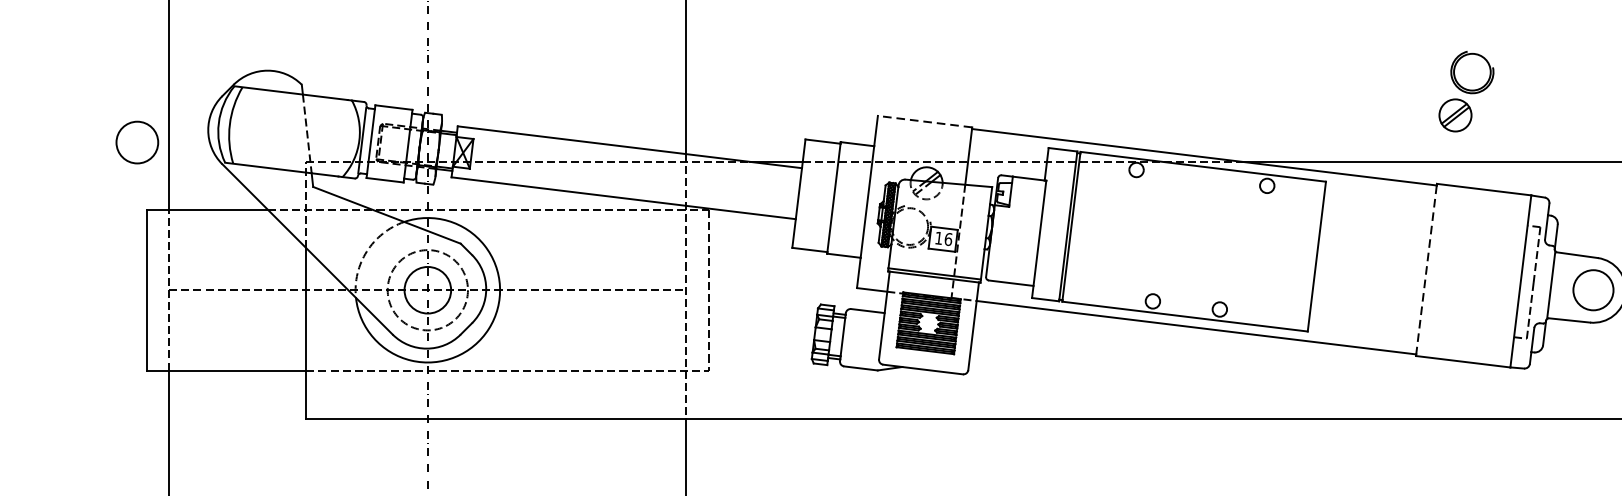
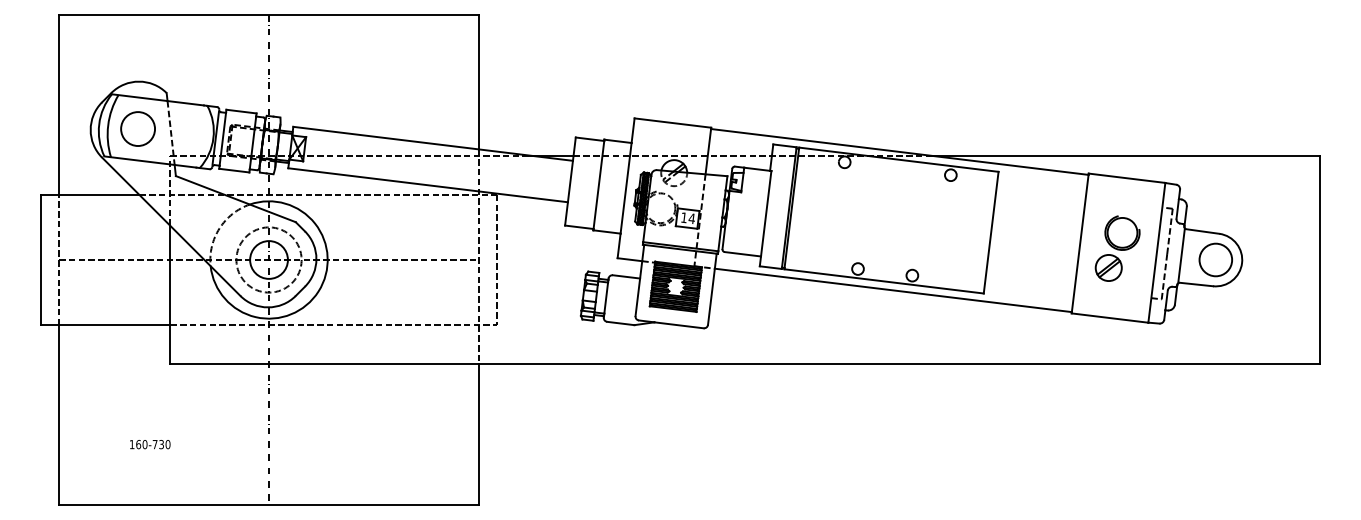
part: (1466, 91) -> (1117, 248), moved
line: (924, 122) -> (672, 123), dashed -> solid
circle: (136, 141) -> (137, 128), moved
text: (947, 239) -> (691, 218), 16 -> 14
line: (1426, 271) -> (1080, 244), dashed -> solid

